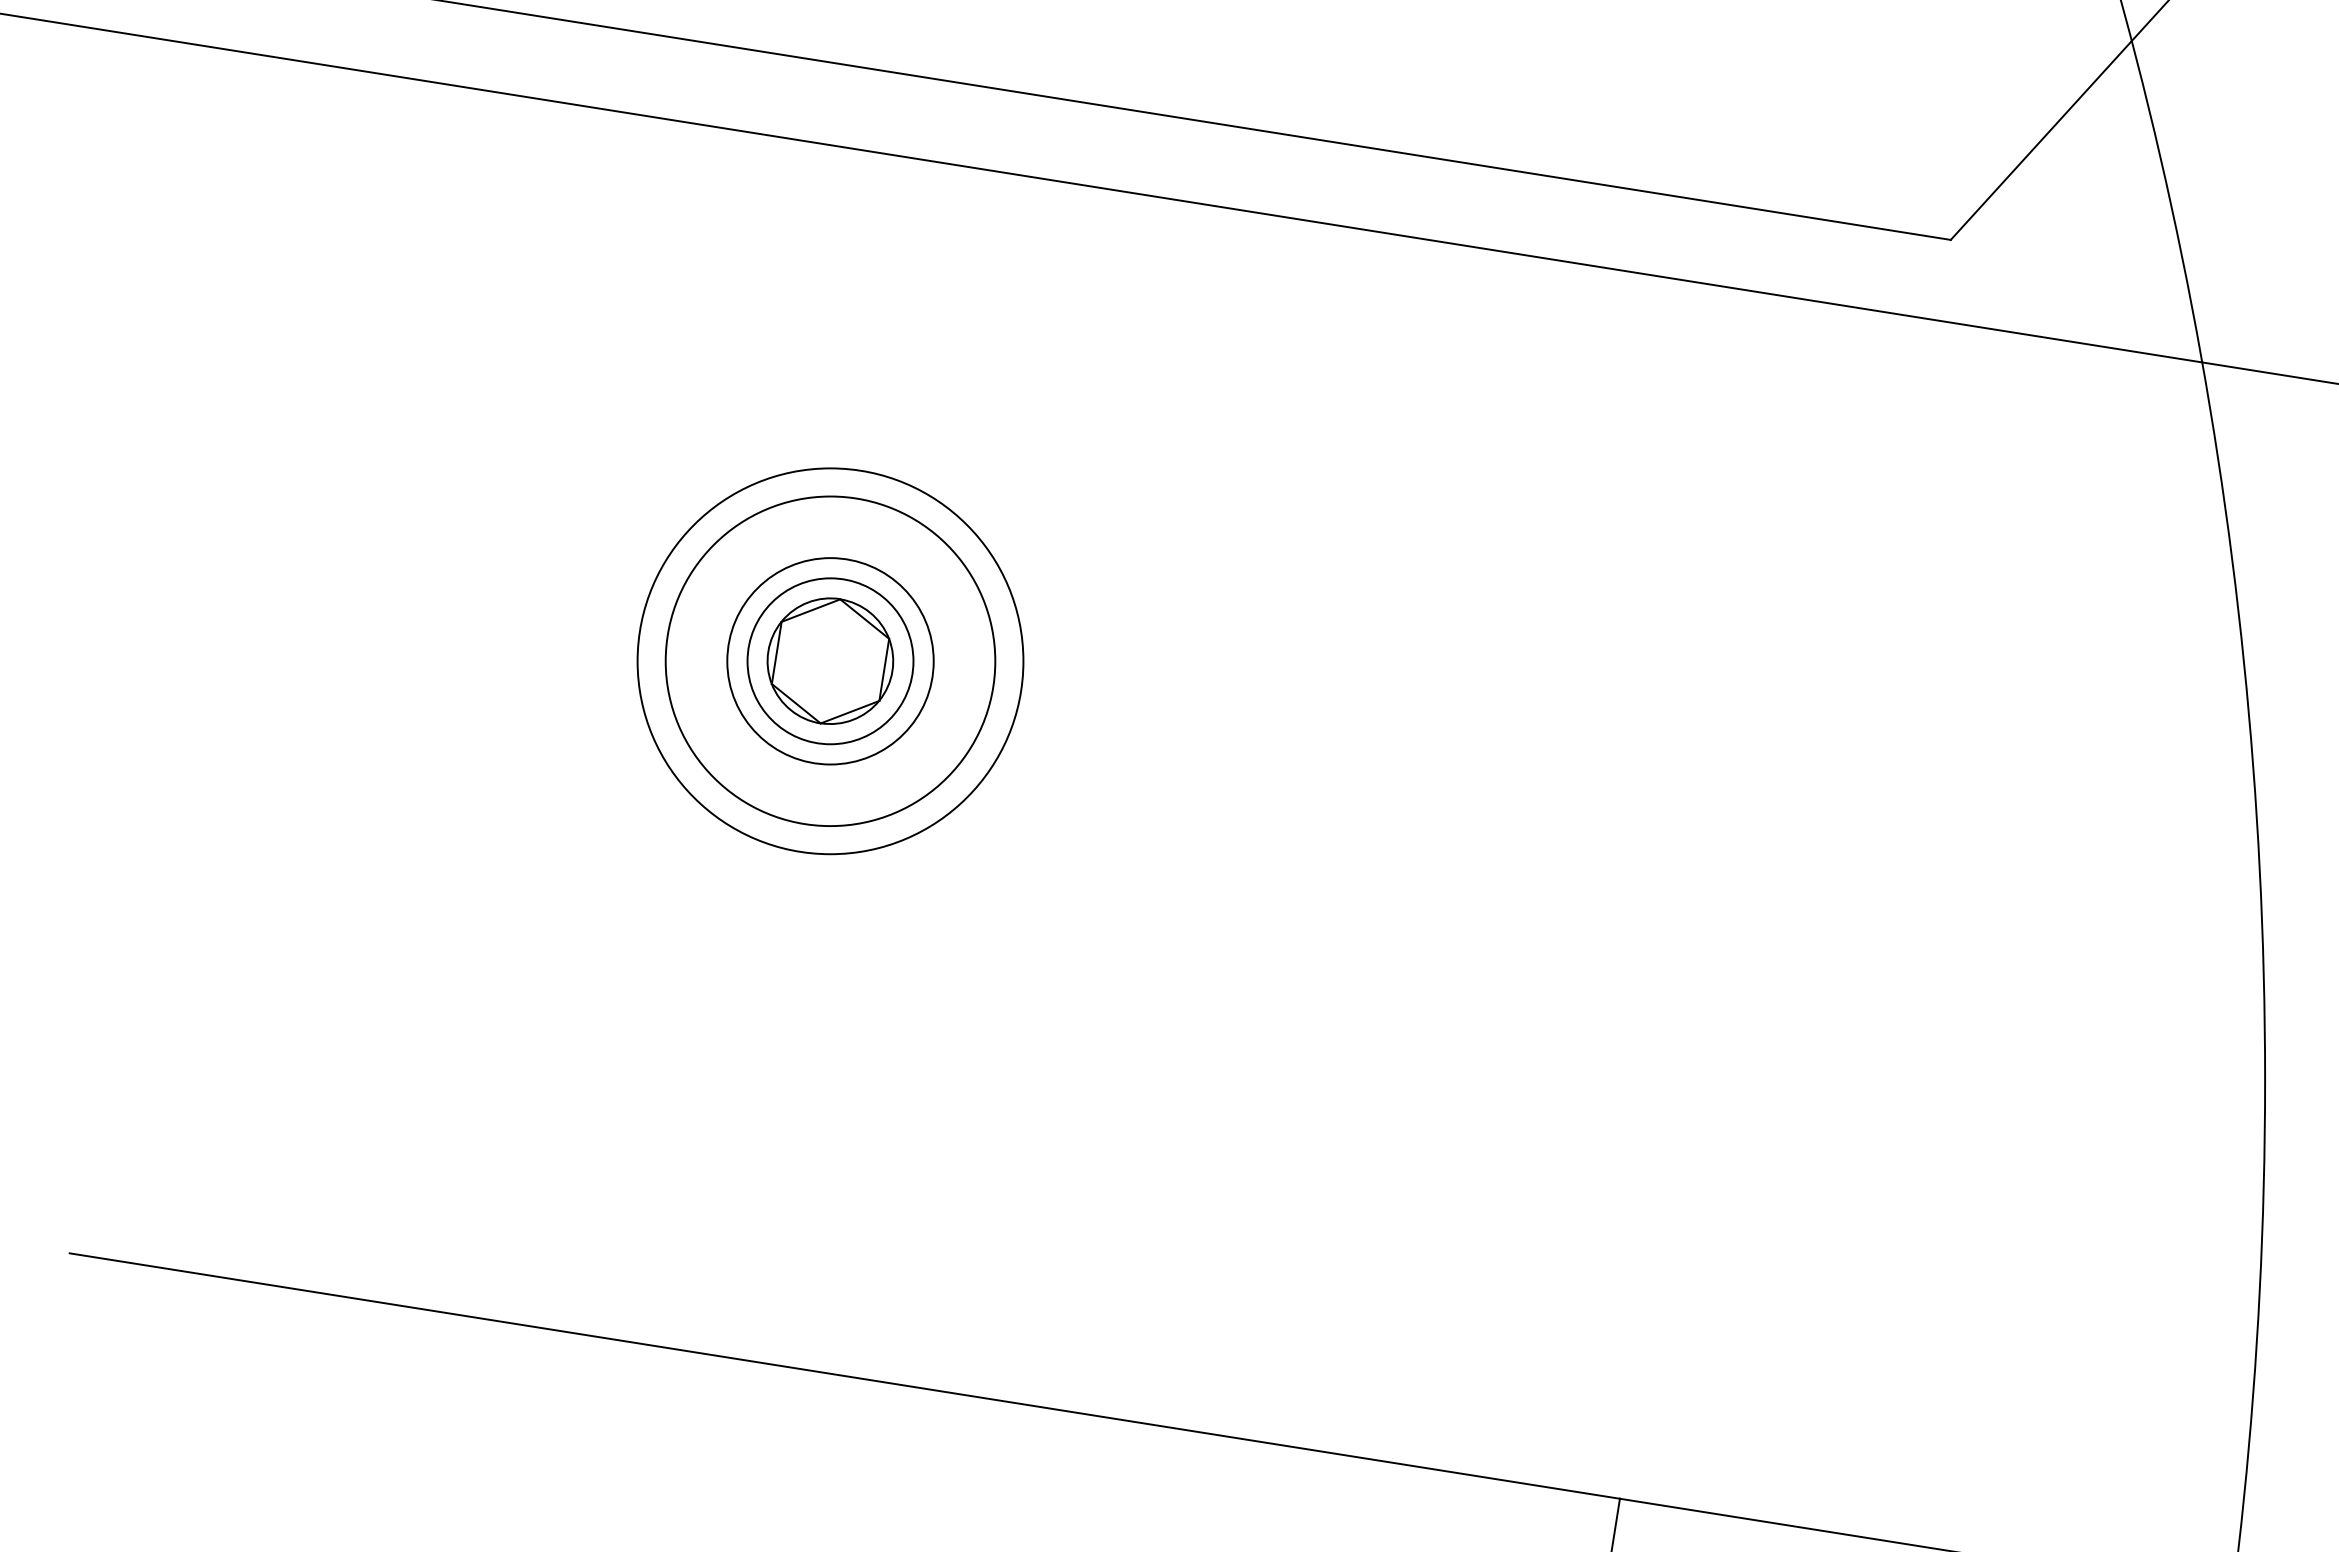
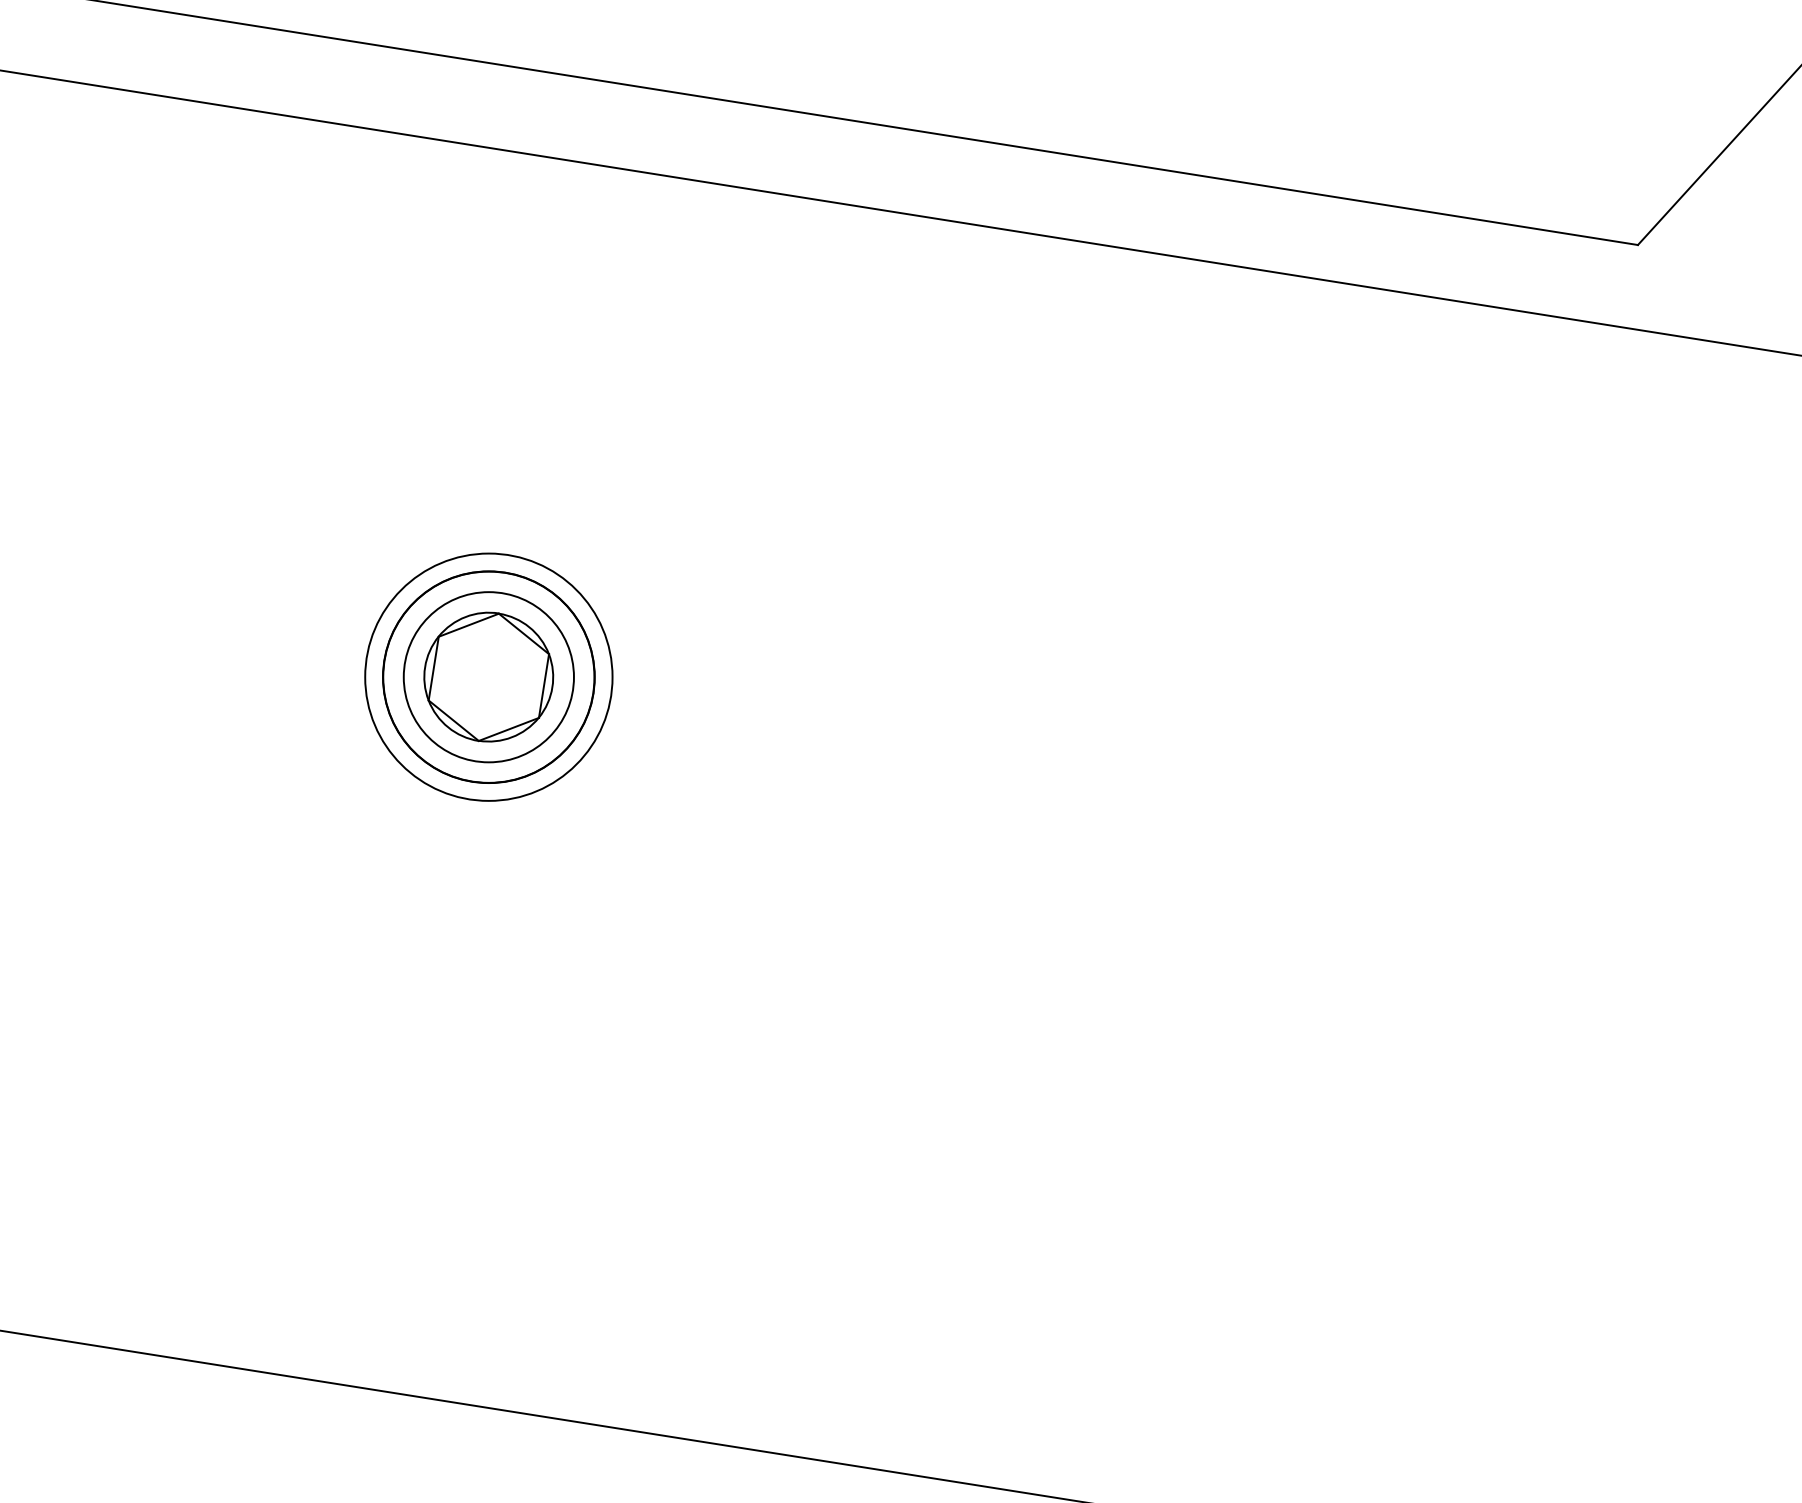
circle: (830, 660) -> (488, 676), size x0.62
circle: (830, 661) -> (488, 677), size x0.62

